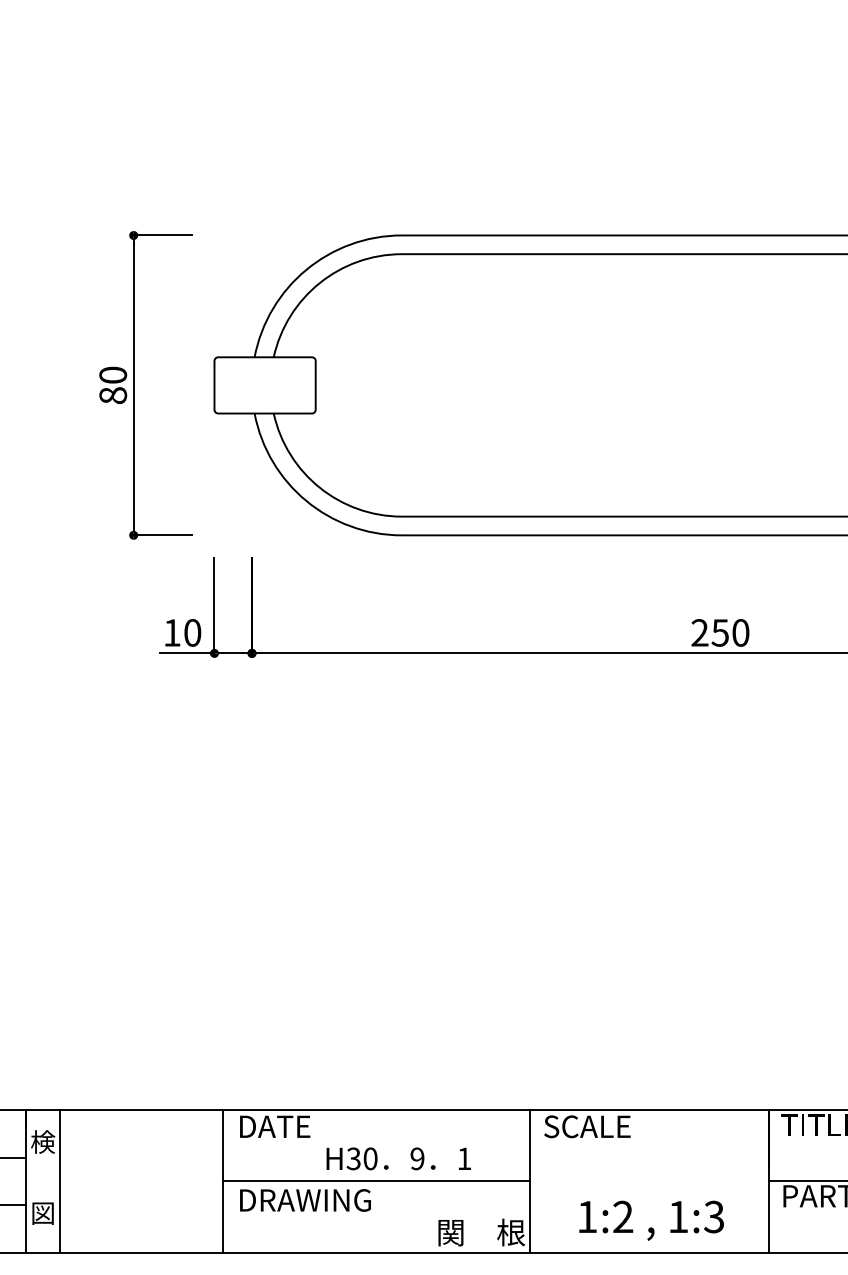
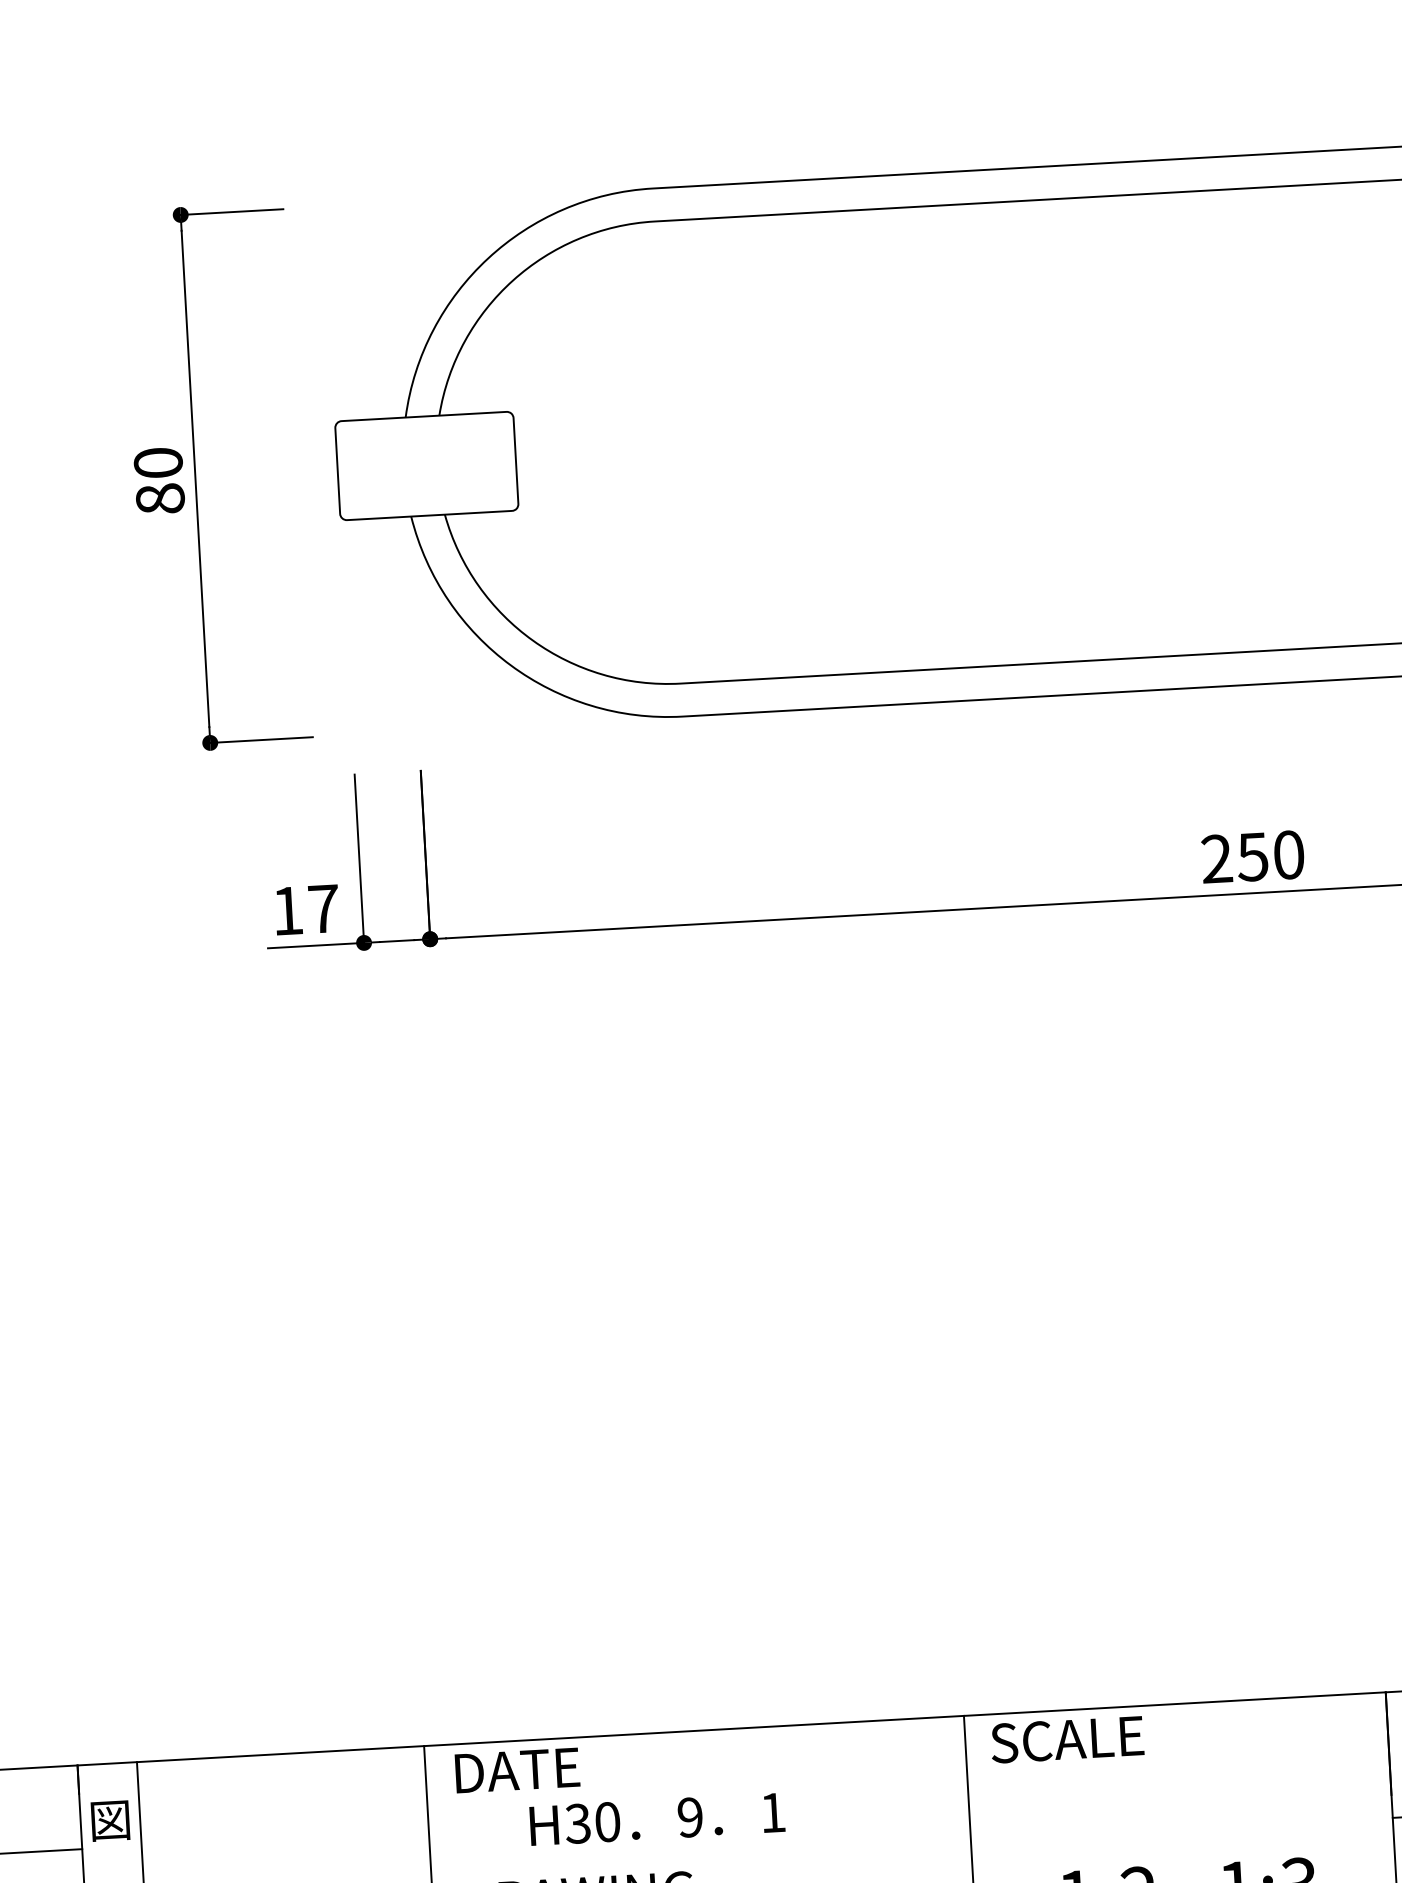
text: (192, 632) -> (323, 908), 10 -> 17
text: (43, 1141) -> (111, 1819), 検 -> 図
text: (398, 1158) -> (656, 1818), moved
line: (376, 1181) -> (701, 1856), removed

